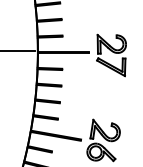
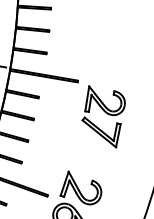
part: (111, 55) -> (102, 116), moved

